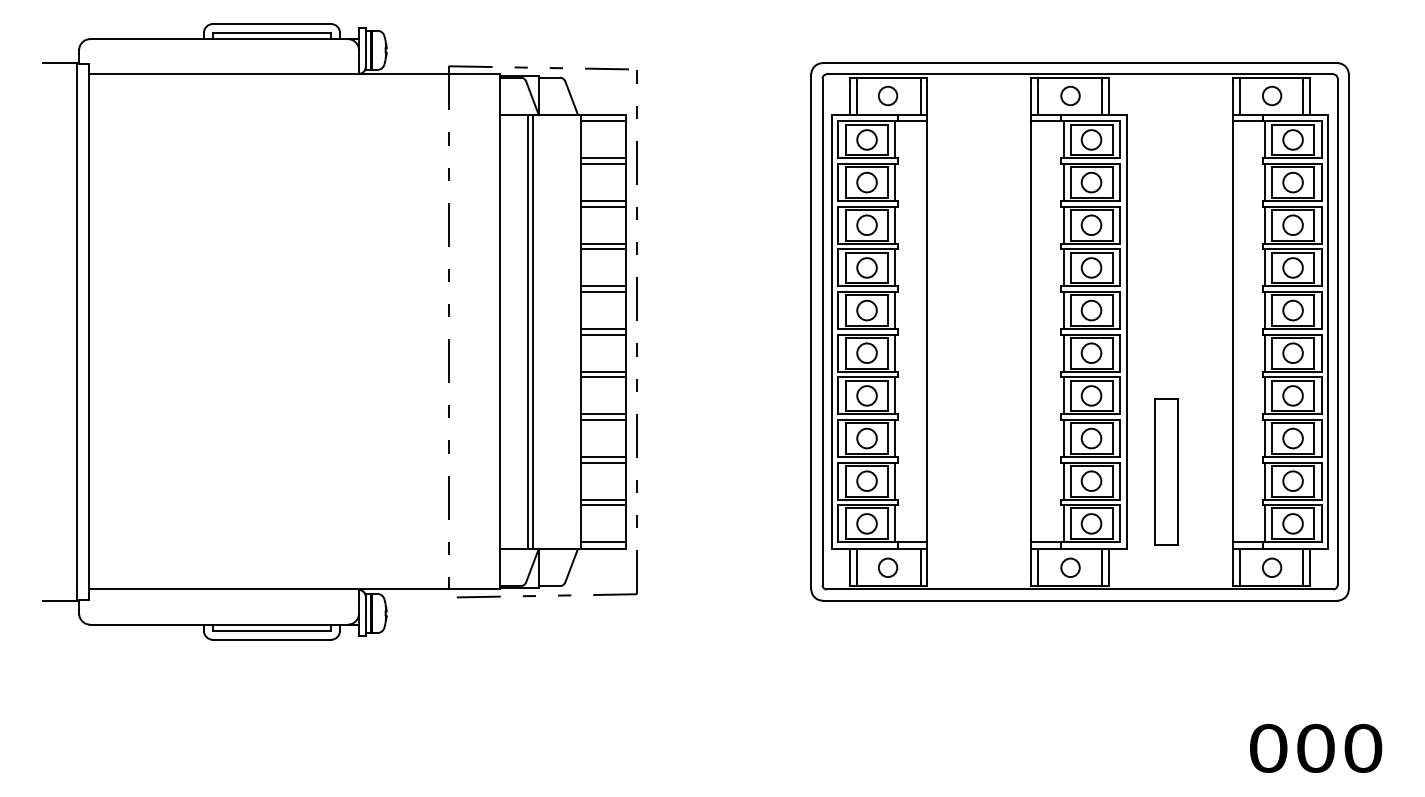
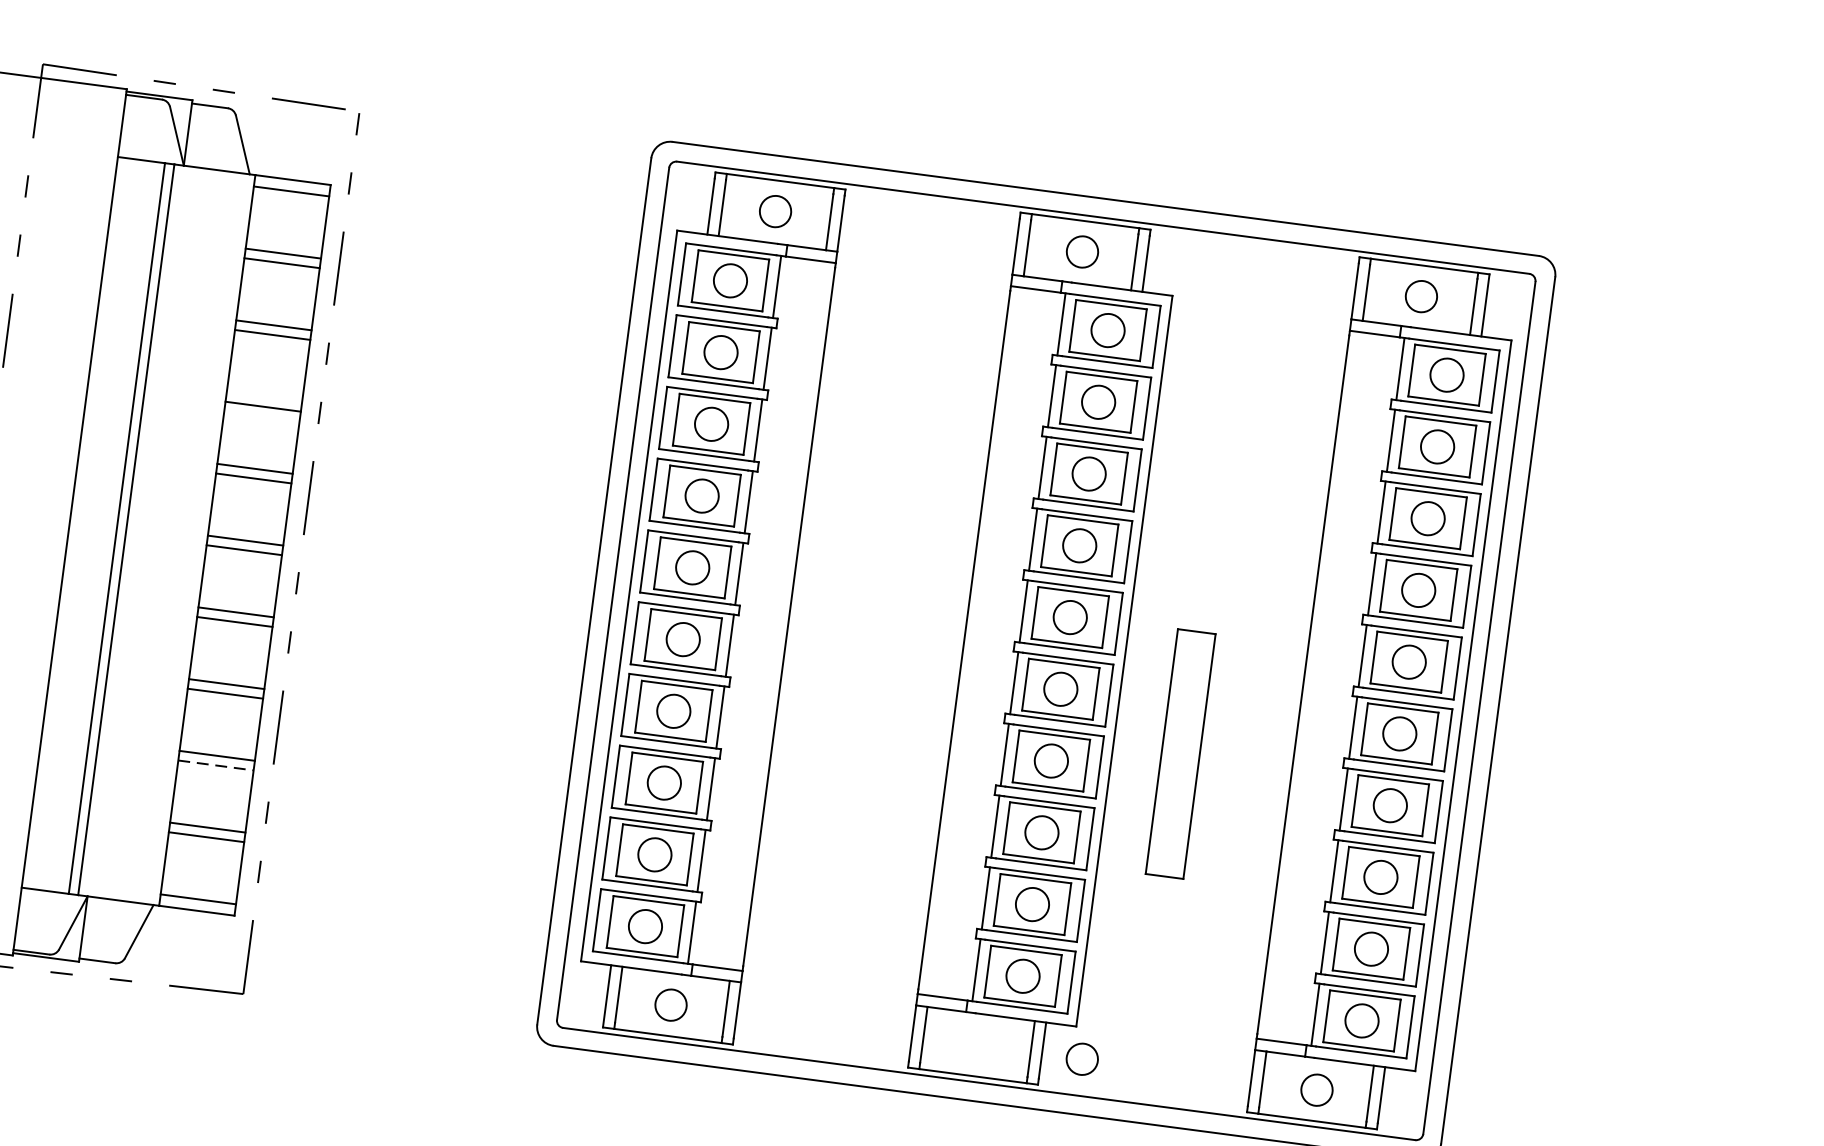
line: (603, 243) -> (264, 396), removed
line: (604, 462) -> (217, 765), solid -> dashed
part: (1166, 471) -> (1180, 753), moved
circle: (1070, 567) -> (1082, 1058), moved

